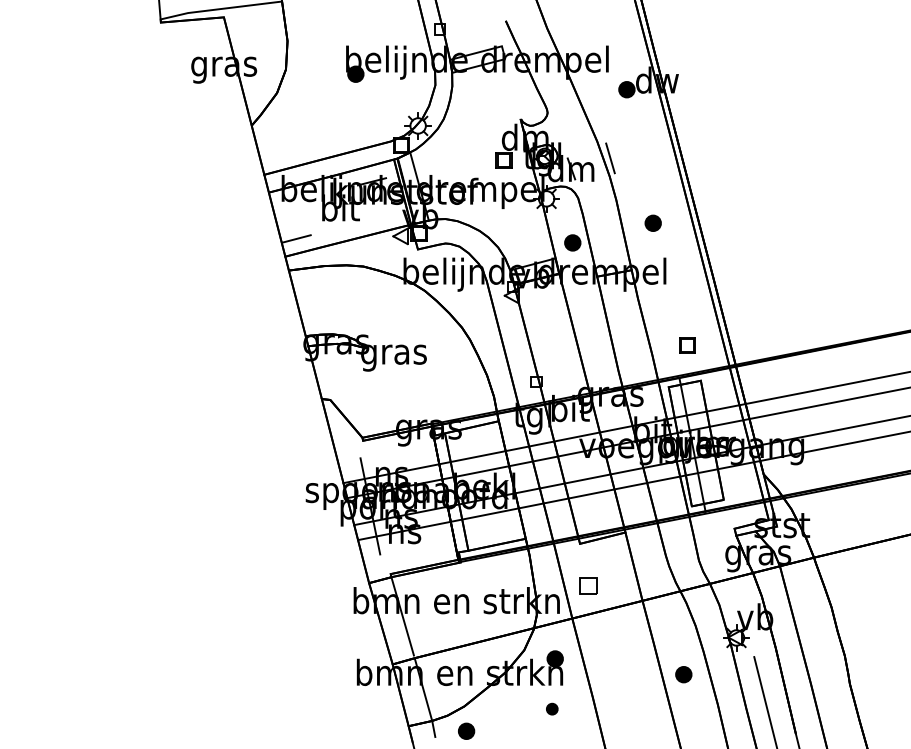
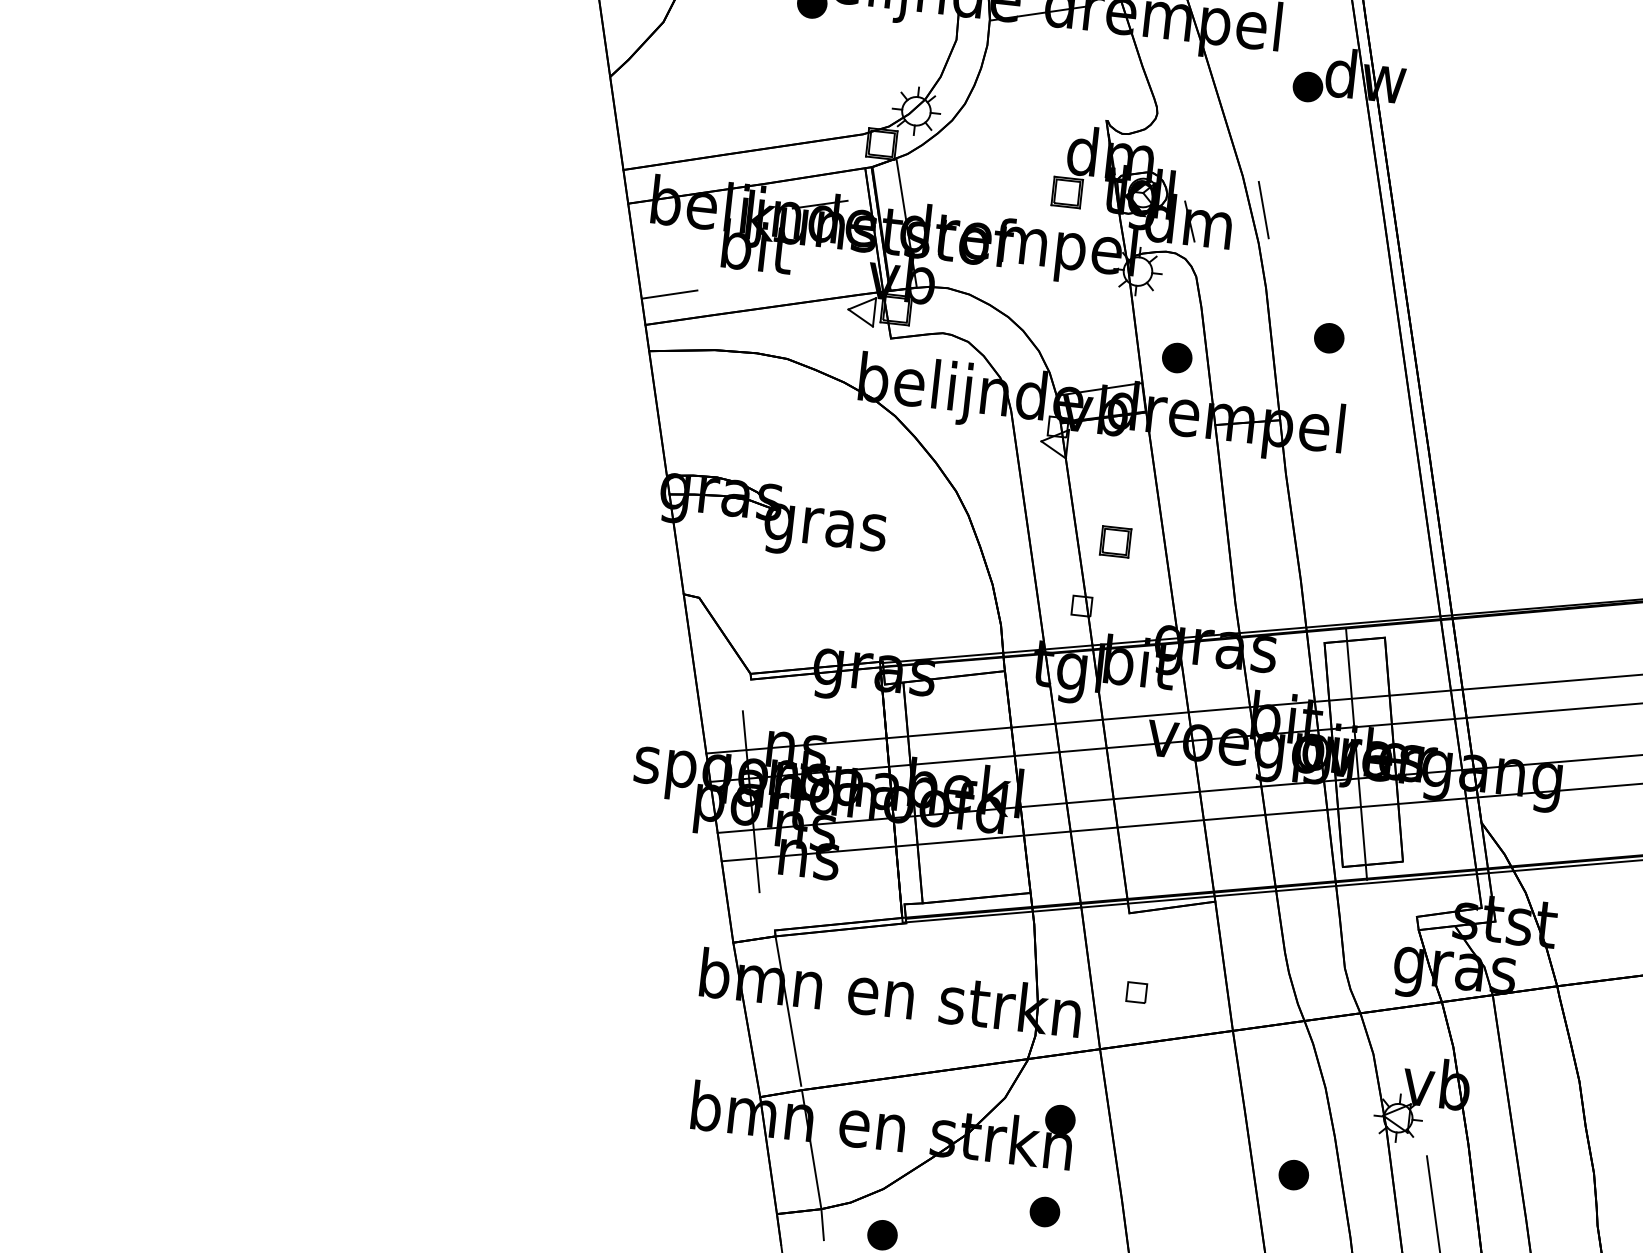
part: (687, 345) -> (1115, 542), moved
part: (588, 585) -> (1136, 991), size x0.62
part: (551, 708) -> (1043, 1210), size x1.43

